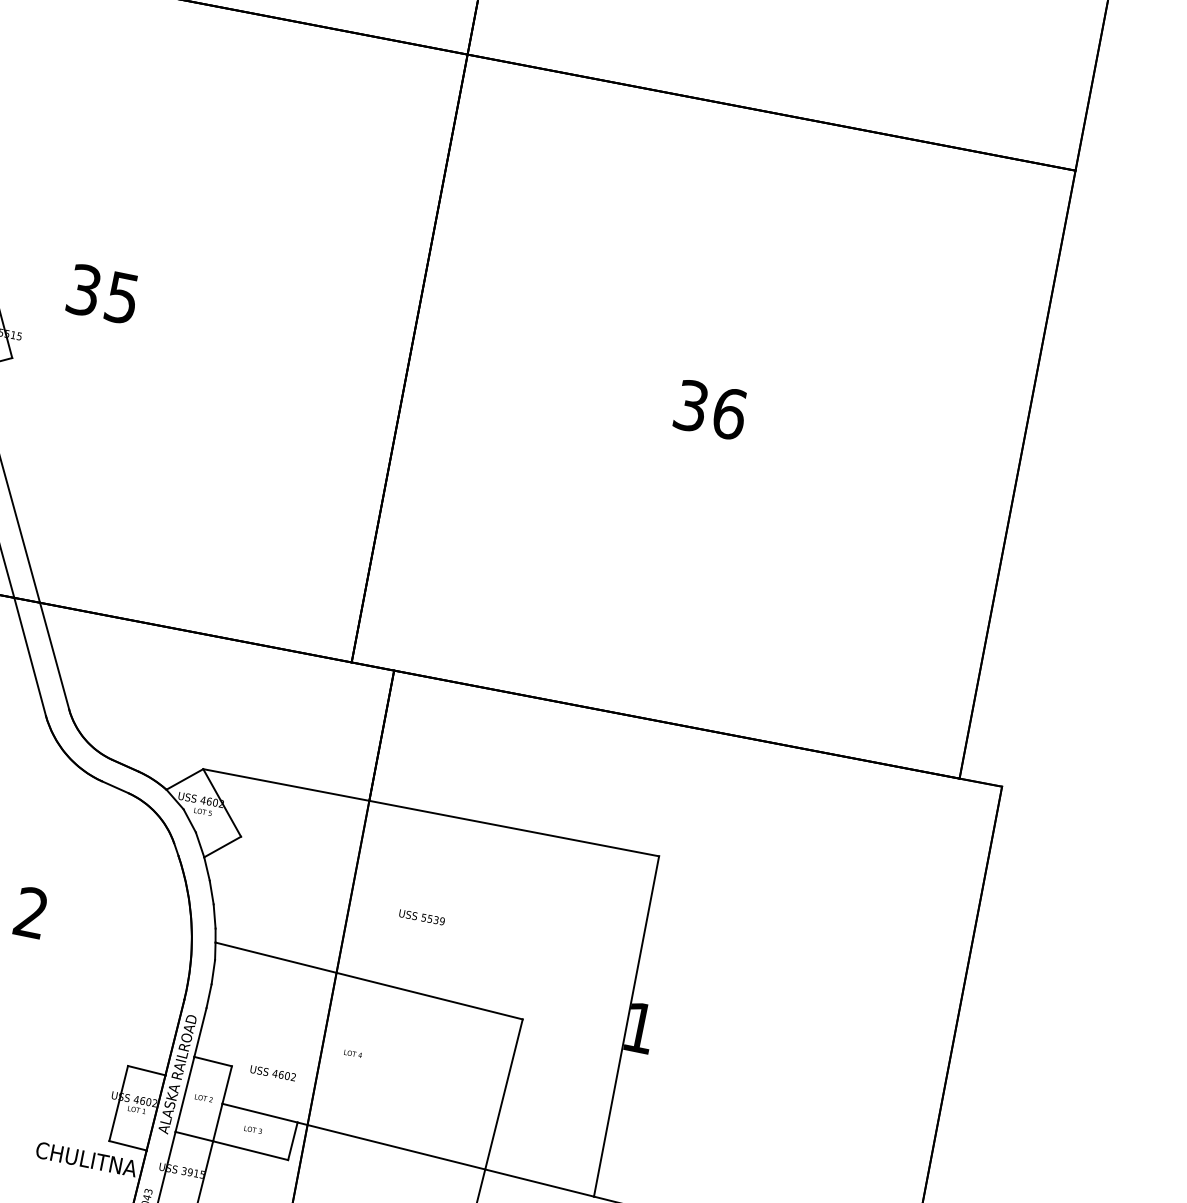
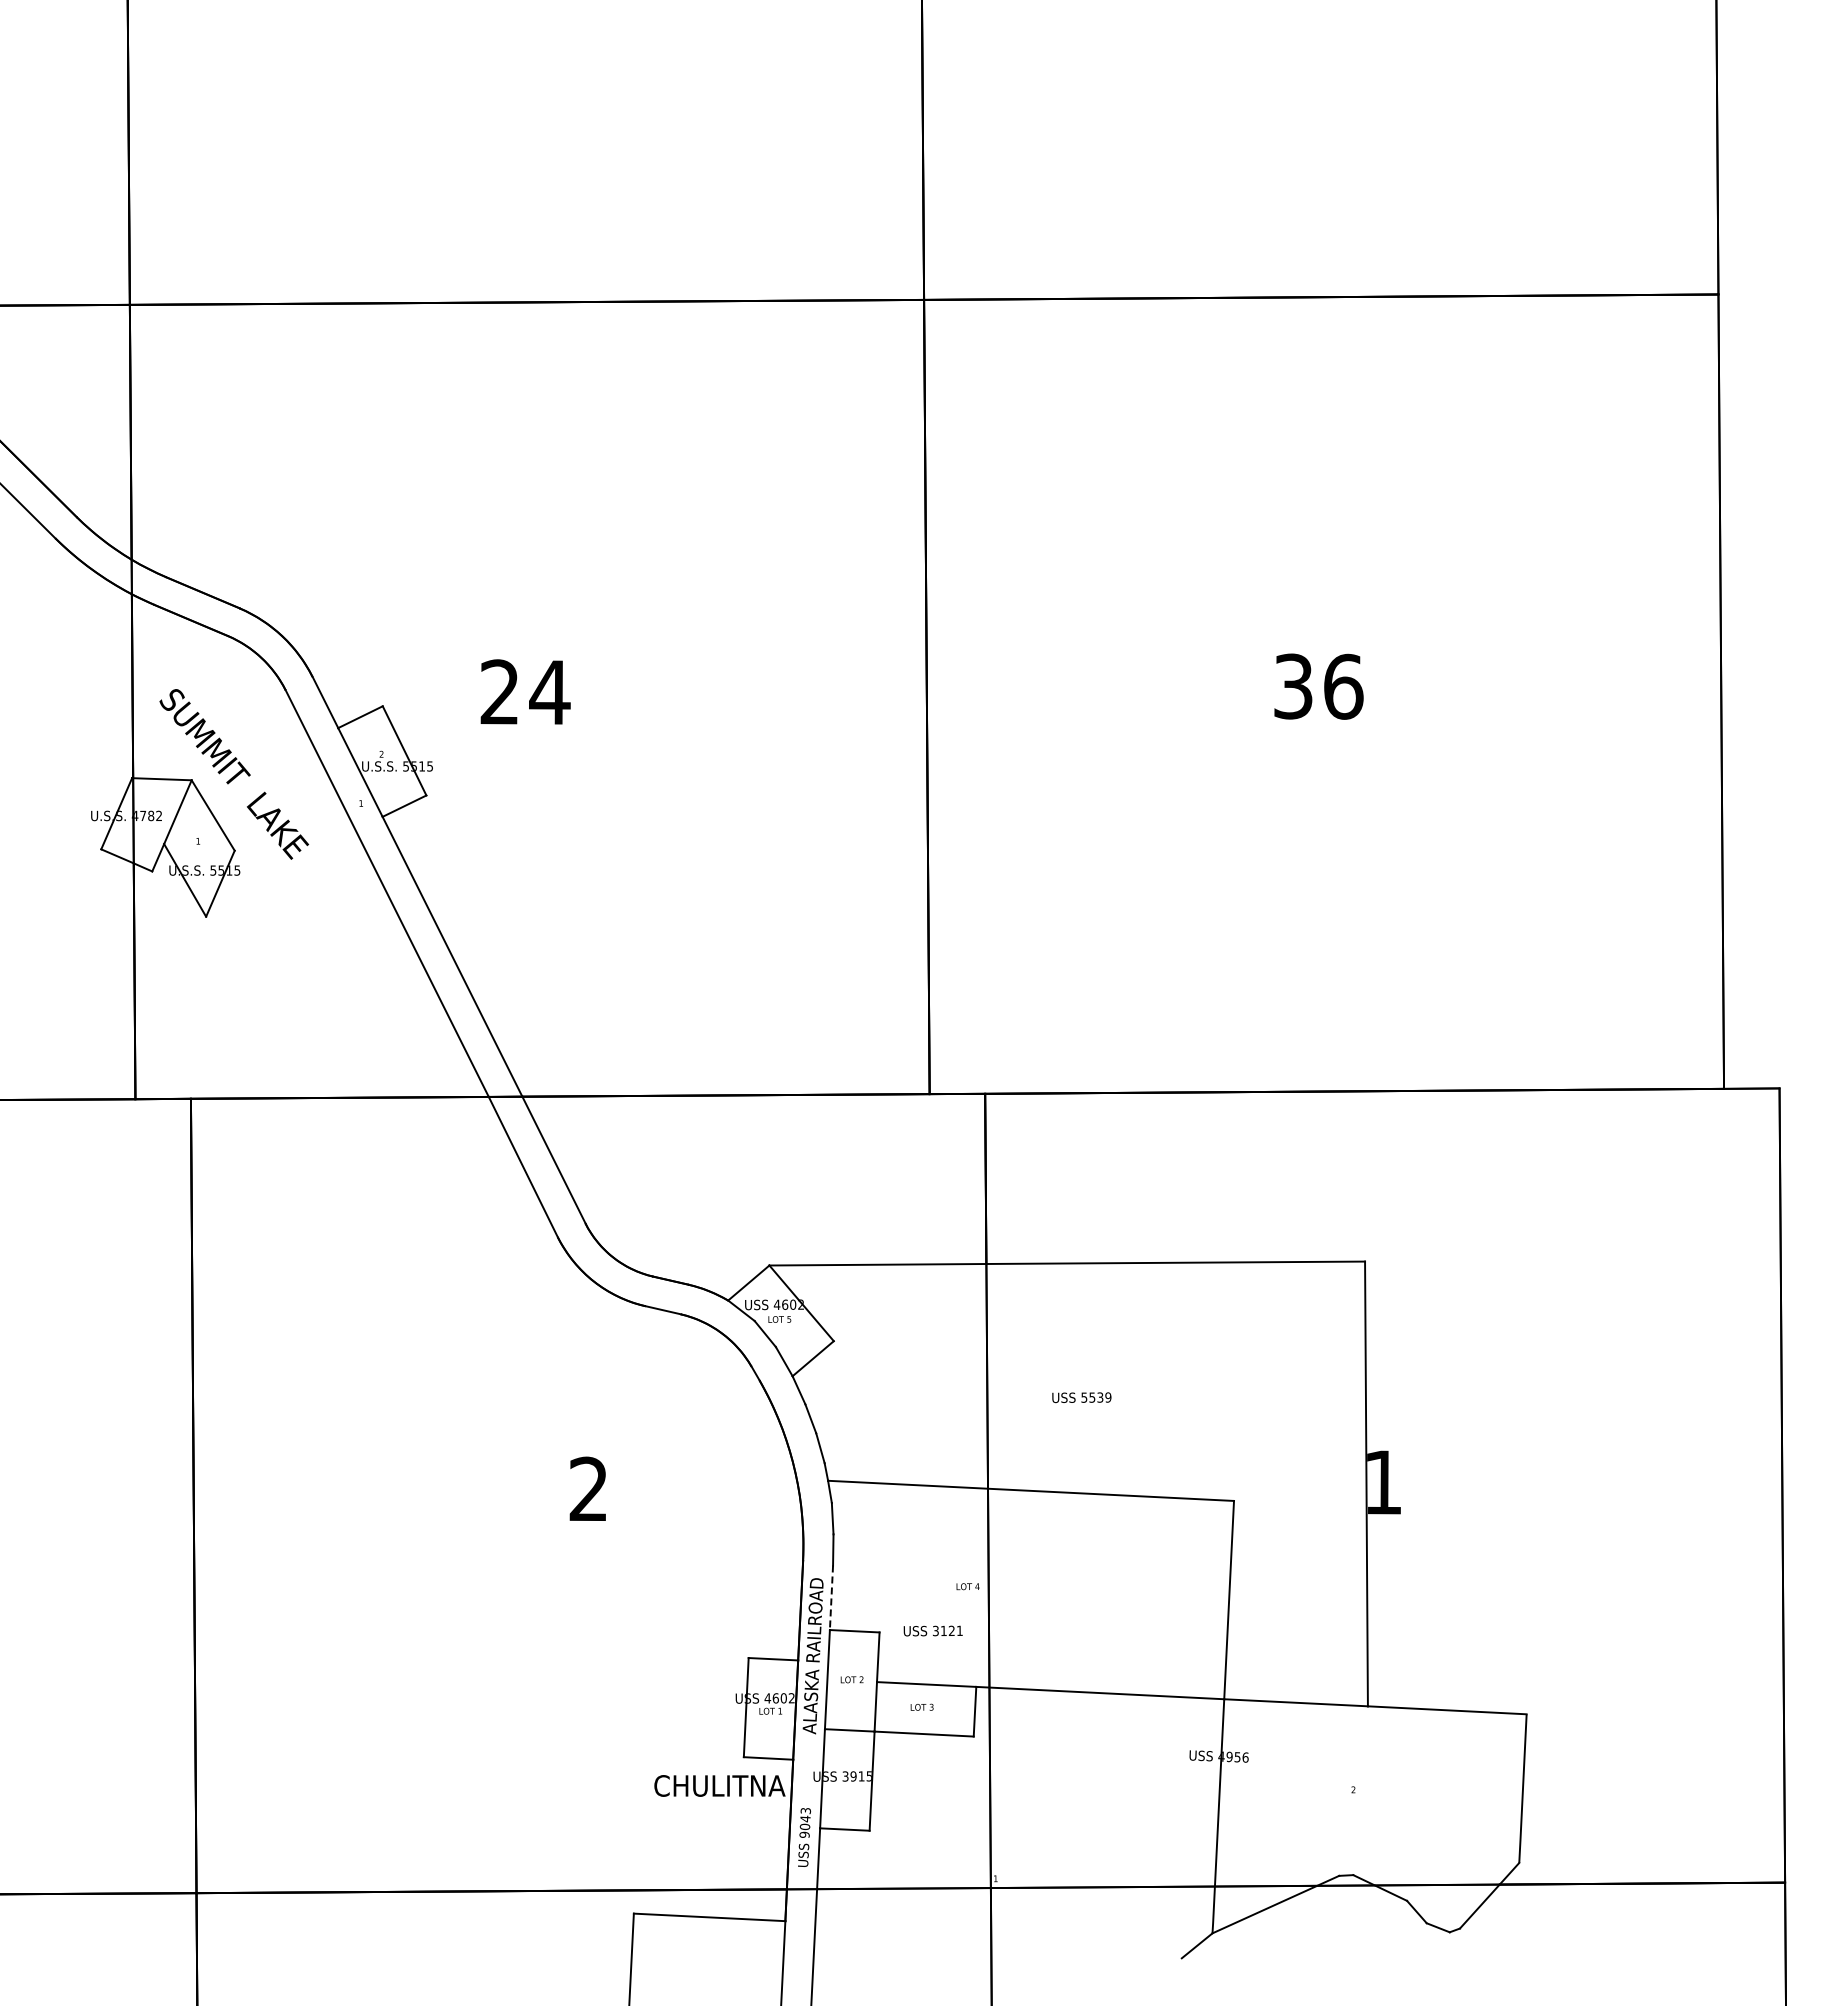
text: (103, 294) -> (525, 692), 35 -> 24
line: (200, 1033) -> (831, 1598), solid -> dashed
text: (352, 1053) -> (967, 1586), moved
text: (284, 1075) -> (947, 1630), 4602 -> 3121

